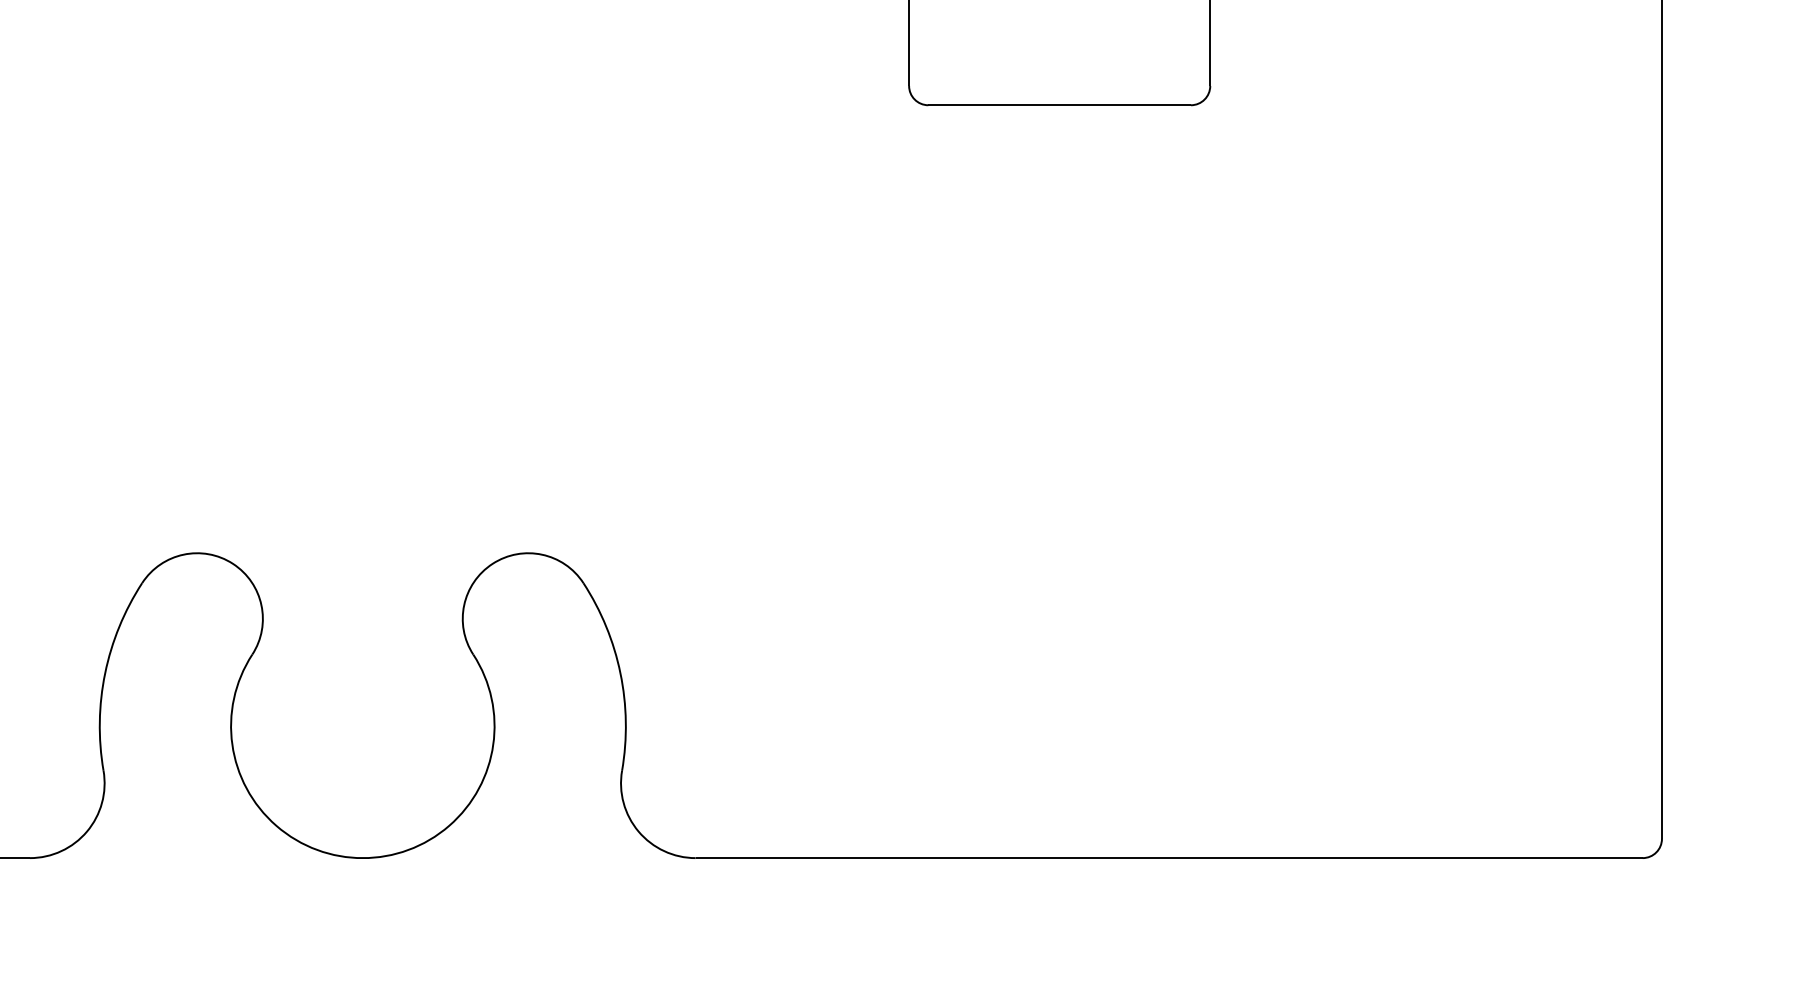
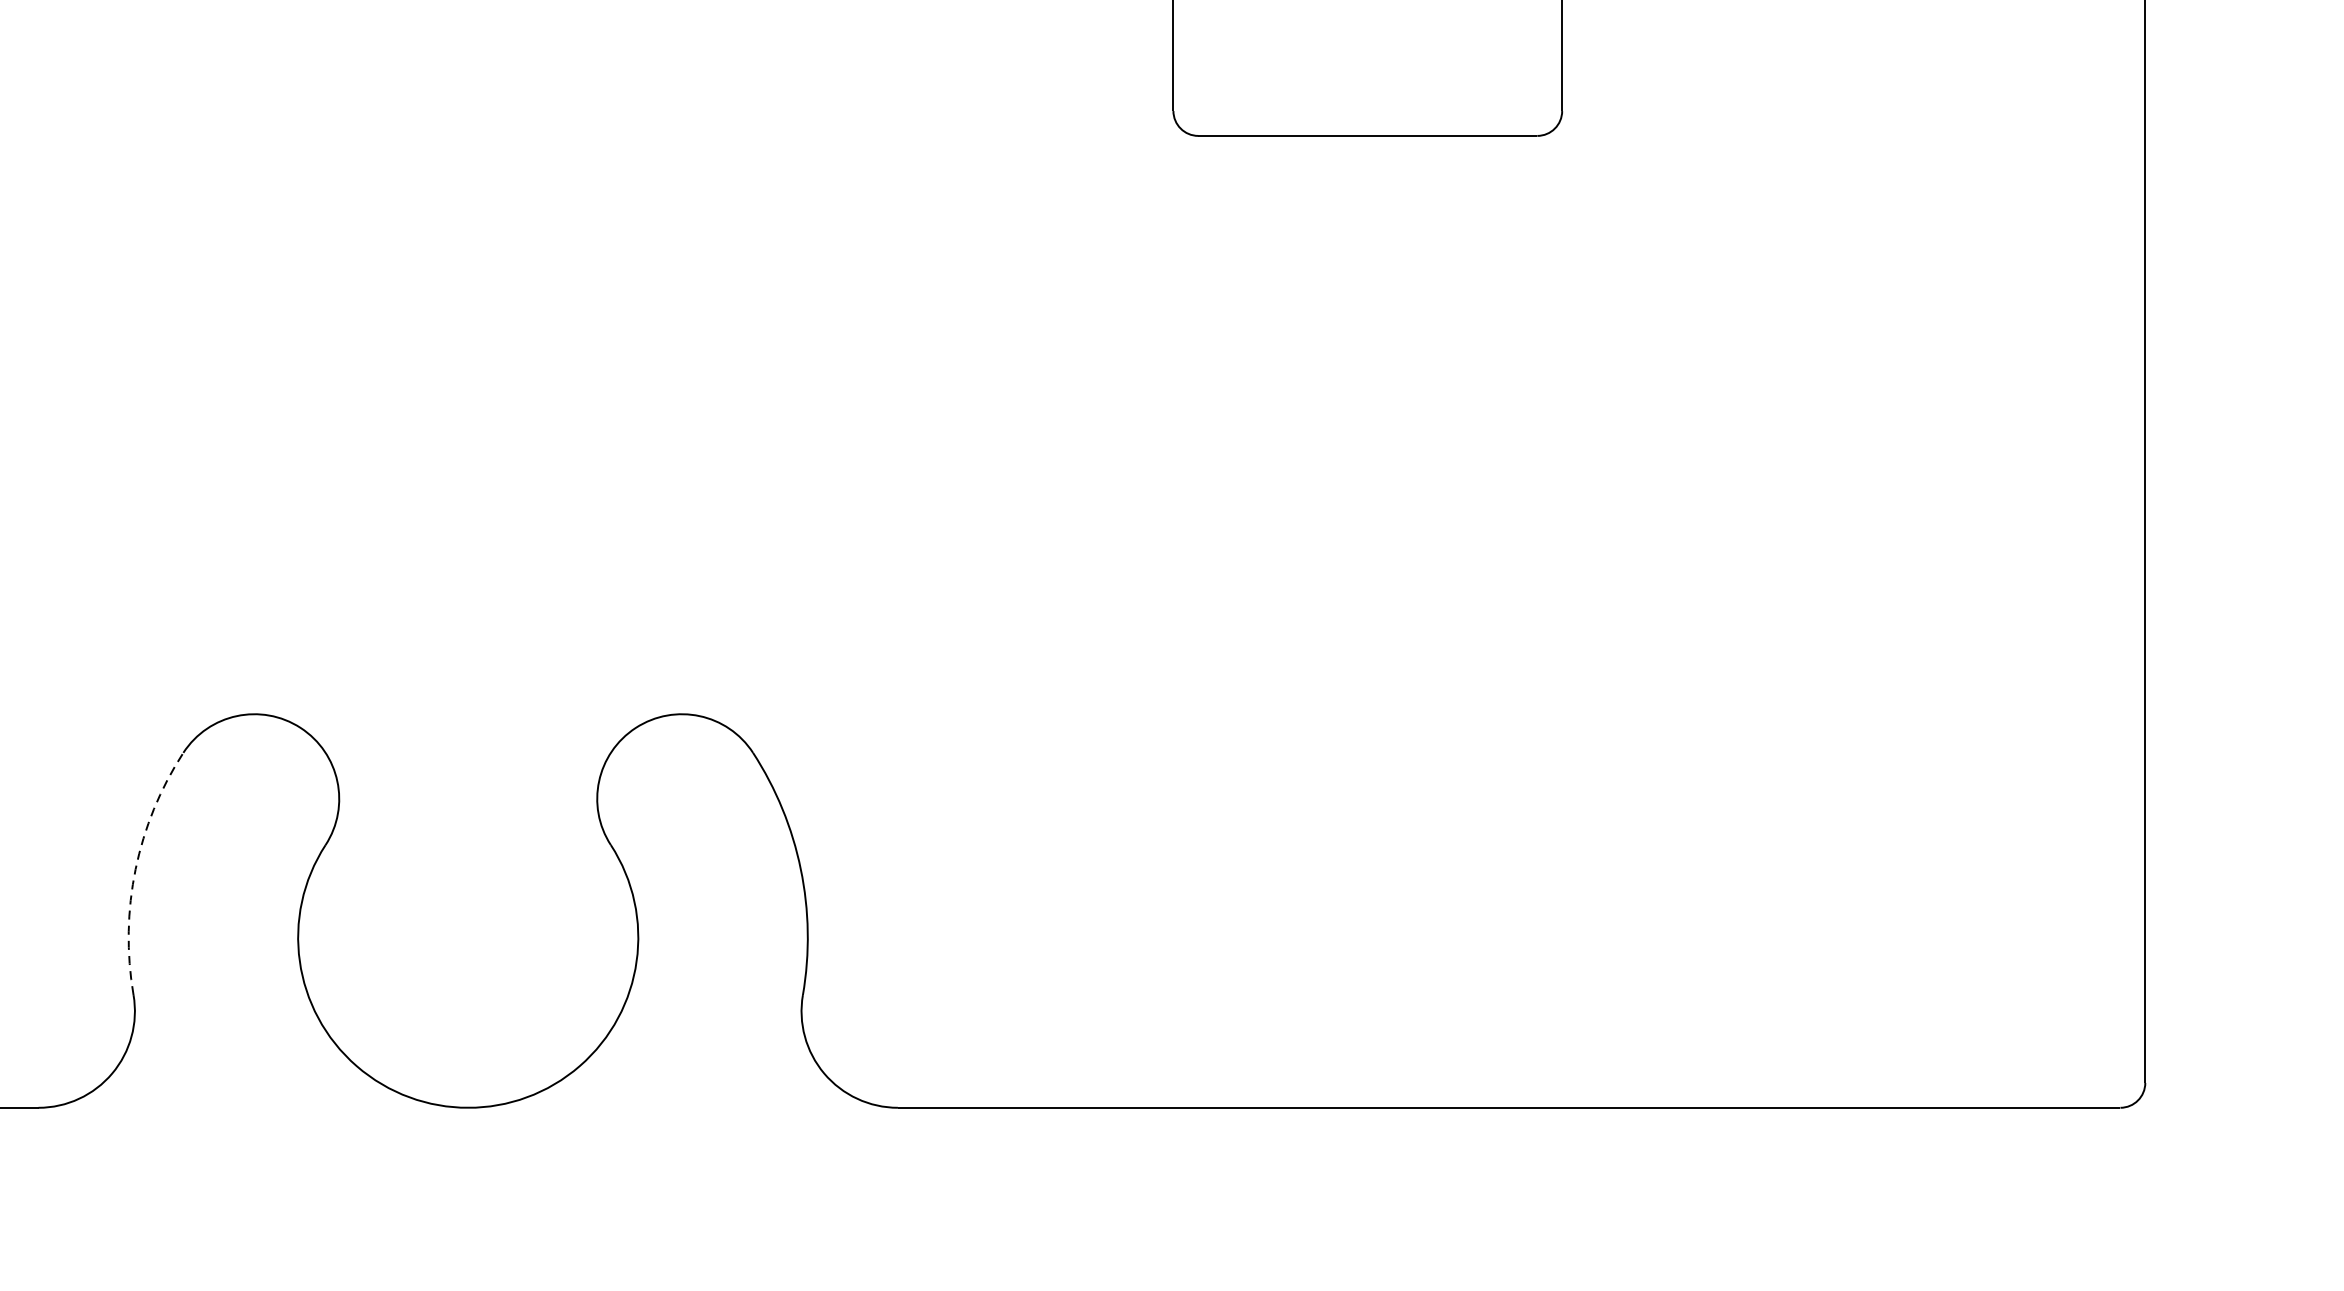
arc: (105, 673) -> (136, 869), solid -> dashed

